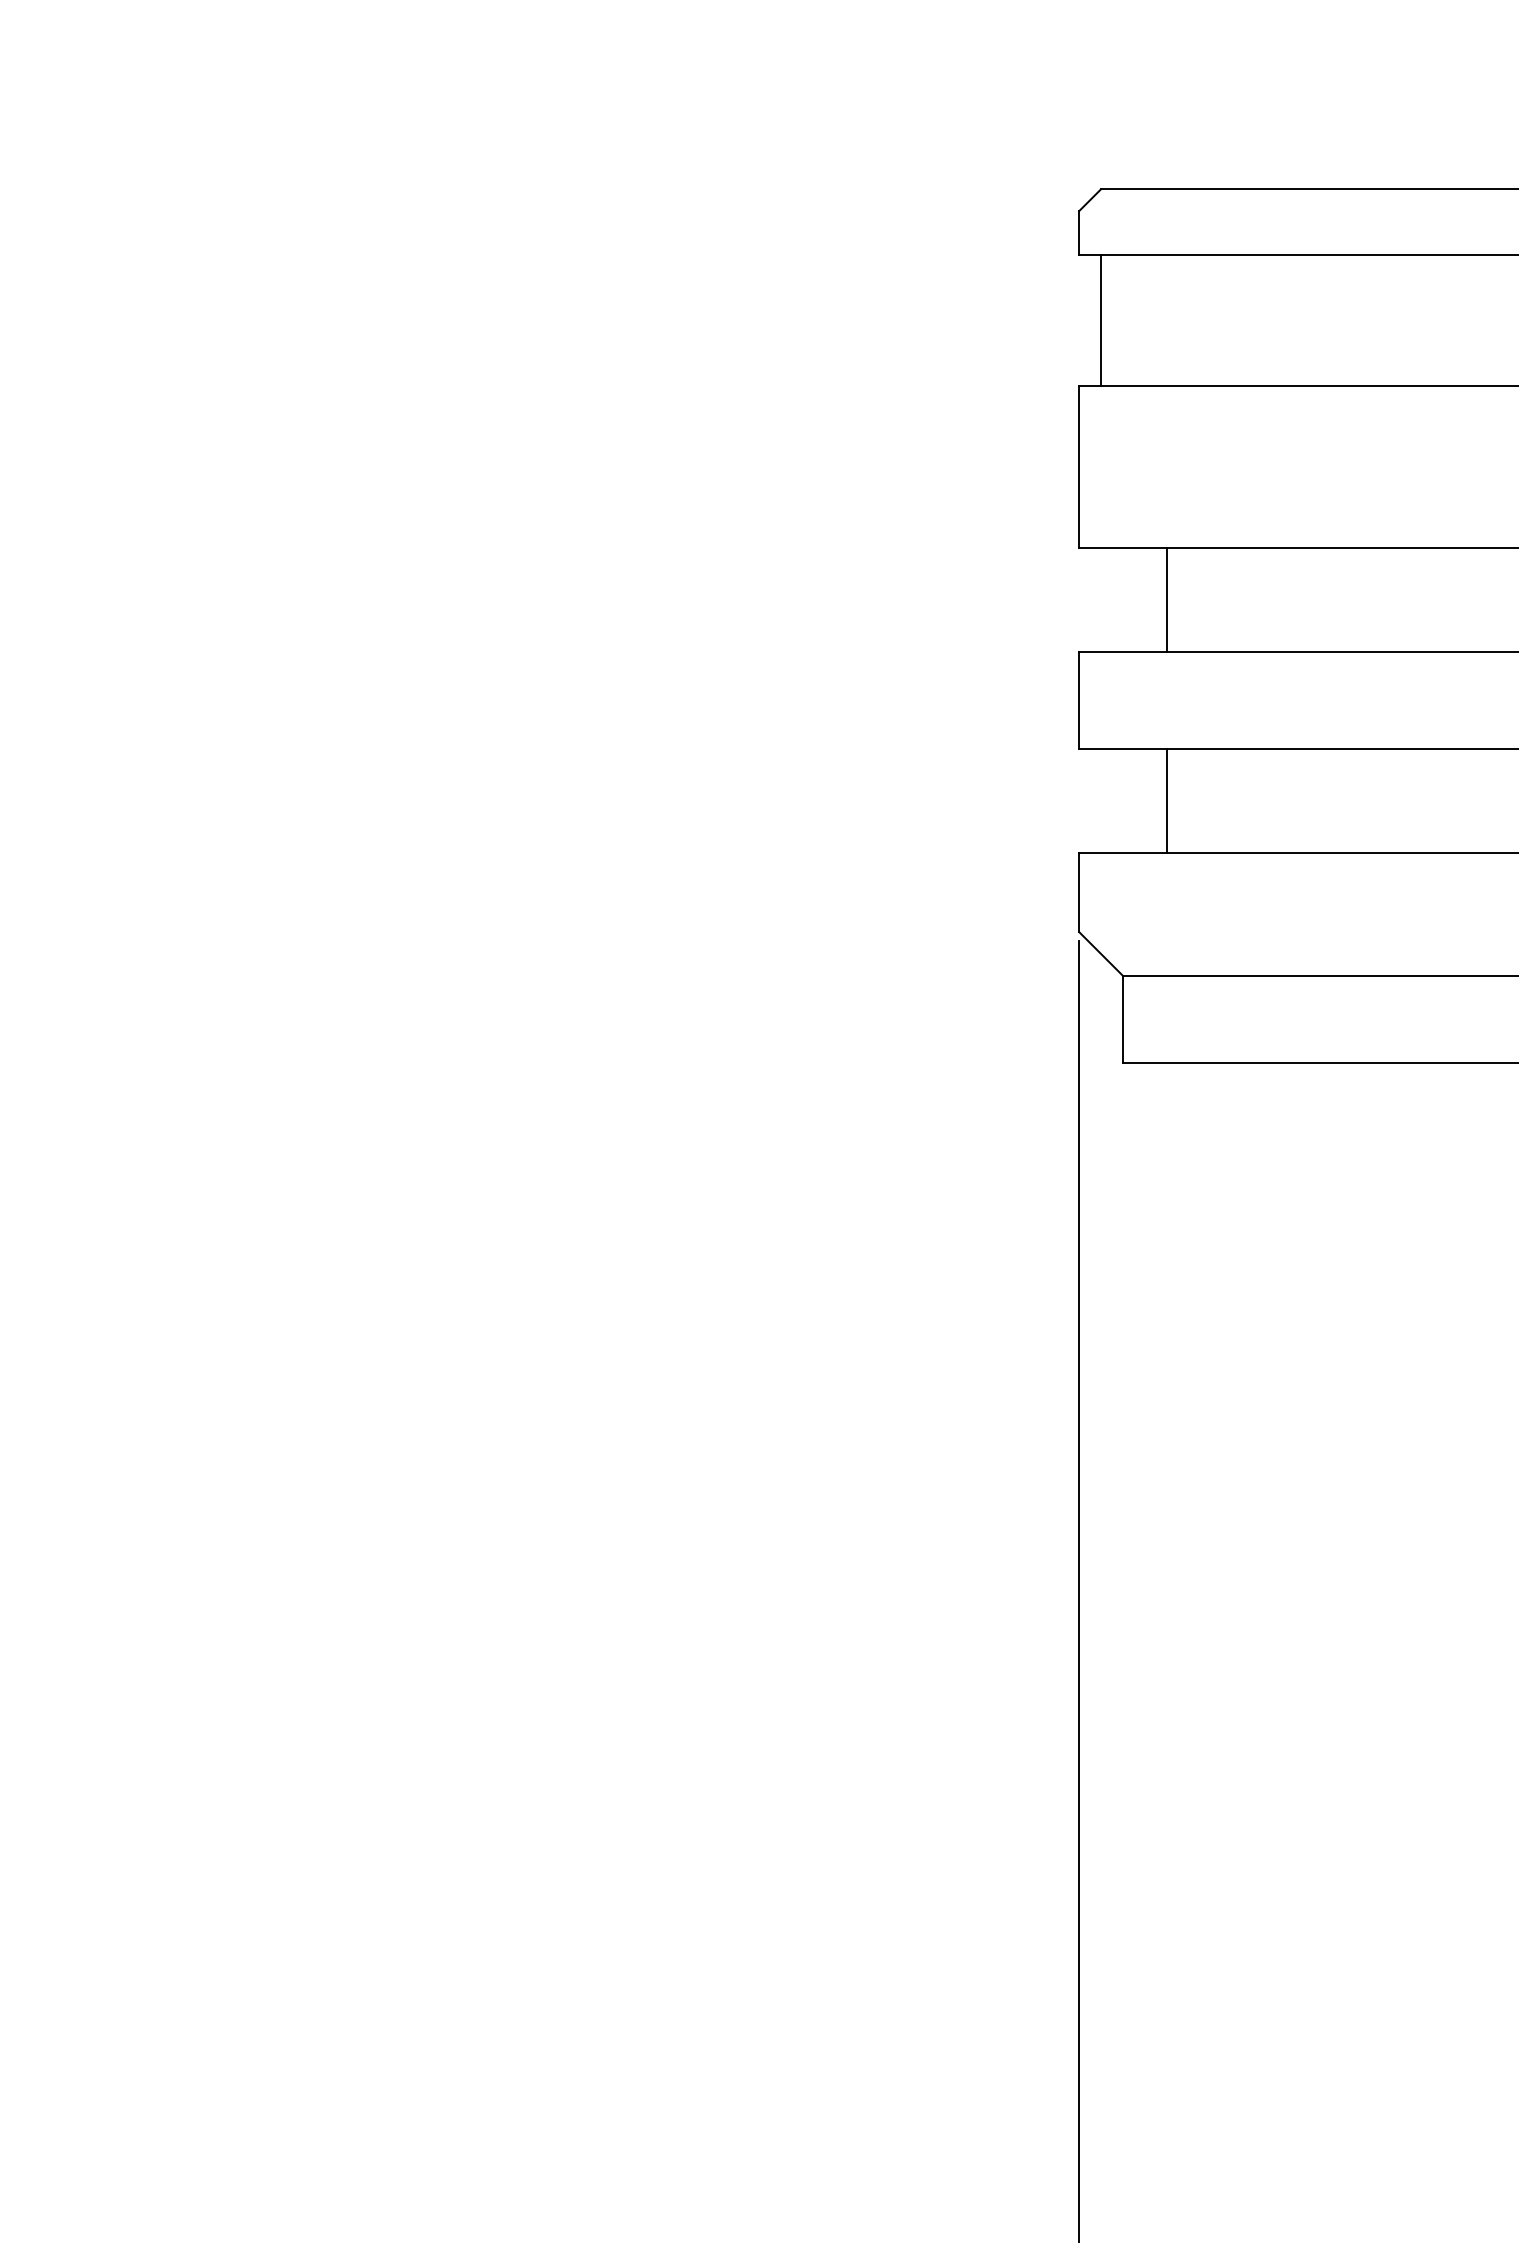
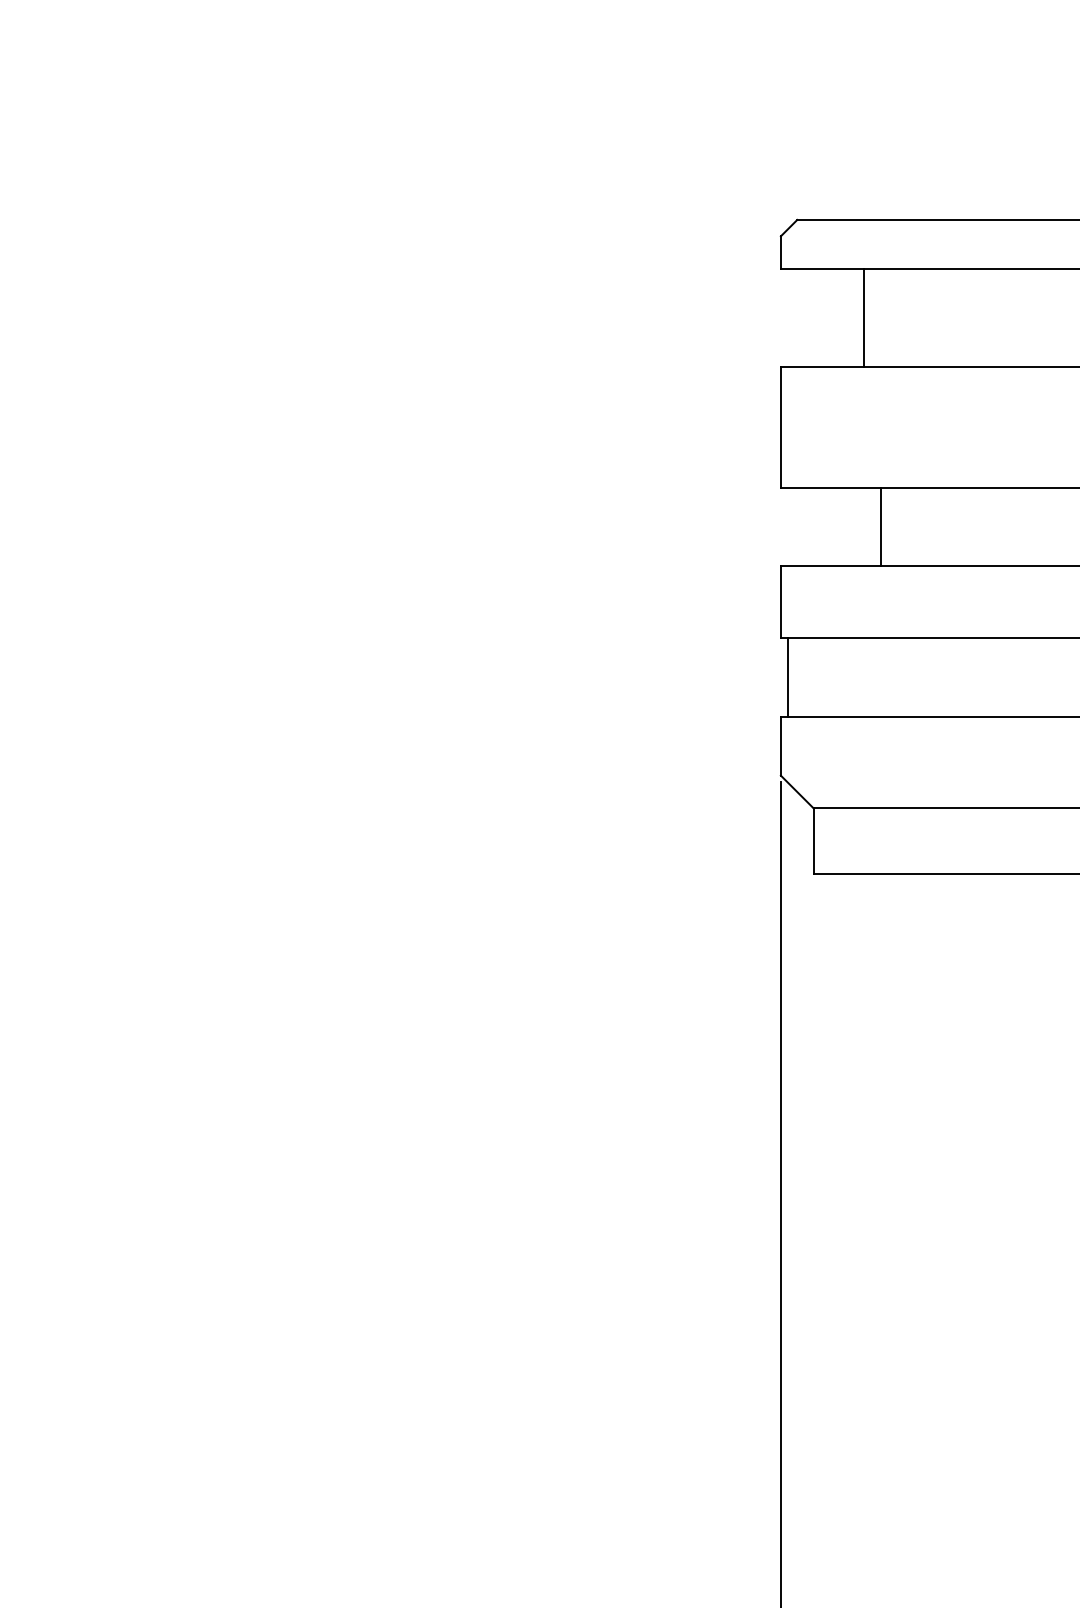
line: (1101, 319) -> (864, 317), moved
line: (1166, 599) -> (881, 526), moved
line: (1166, 800) -> (787, 677), moved

